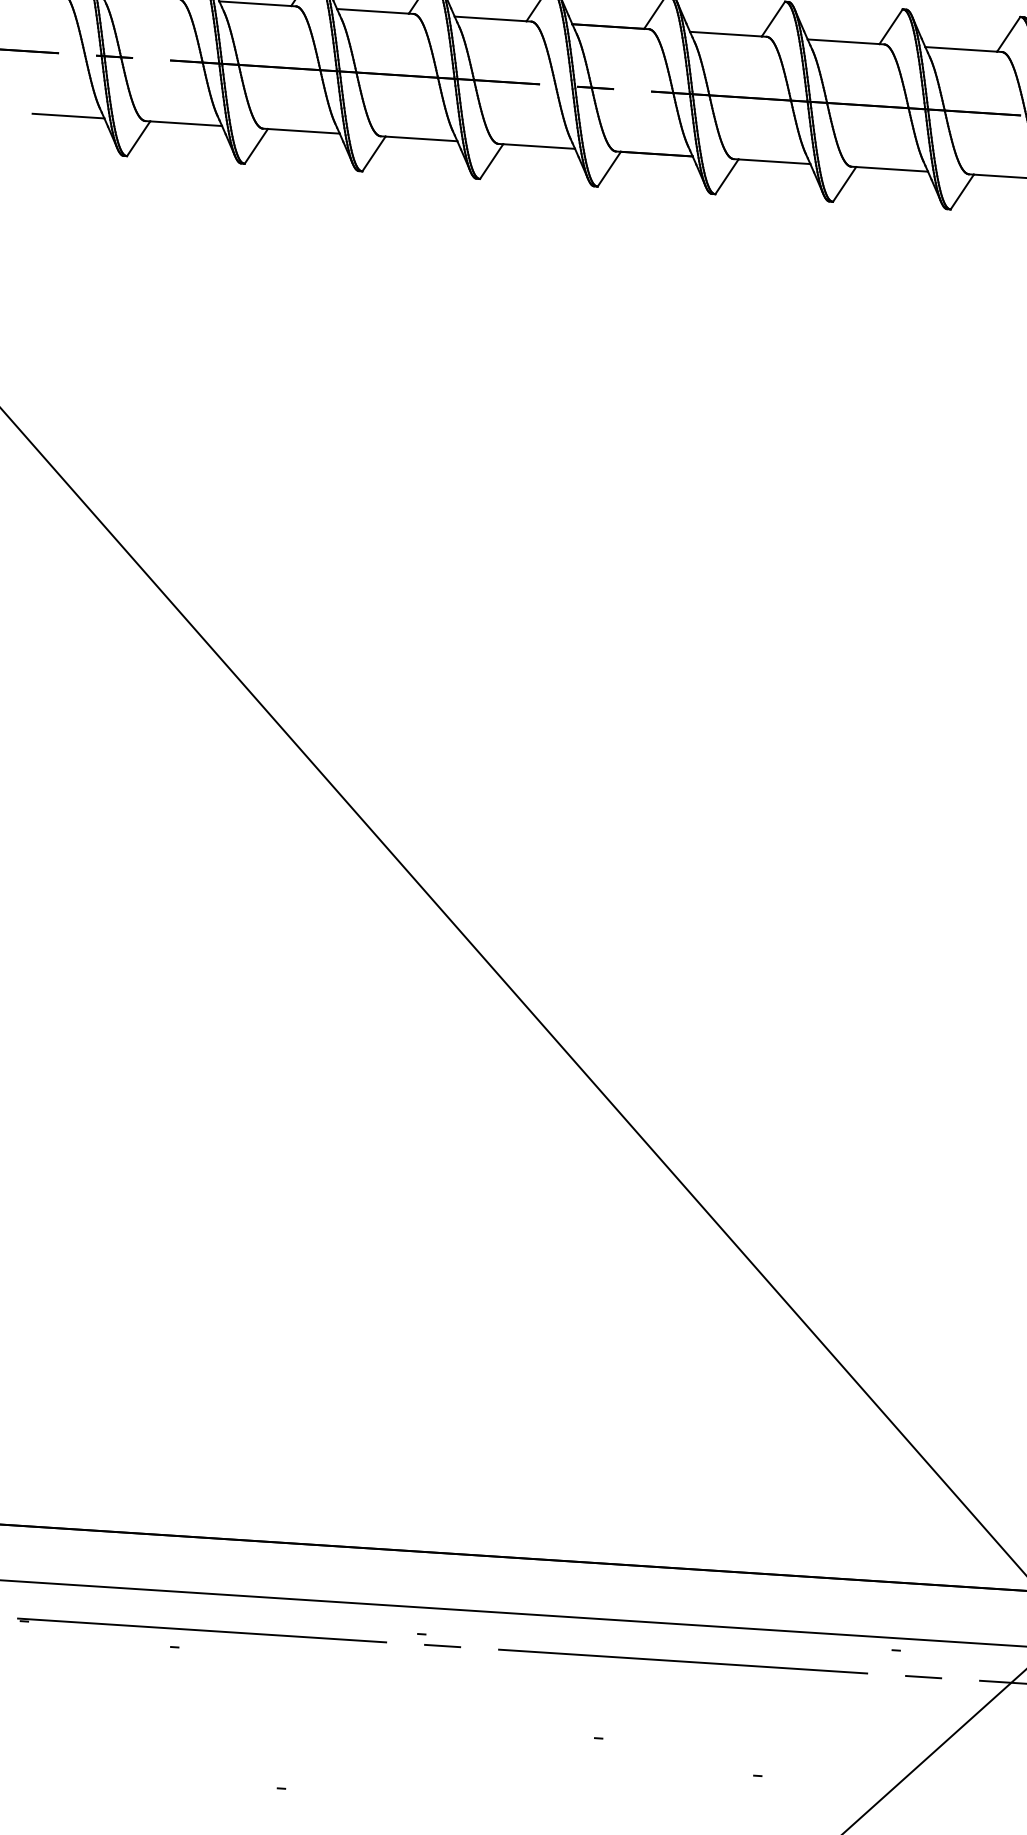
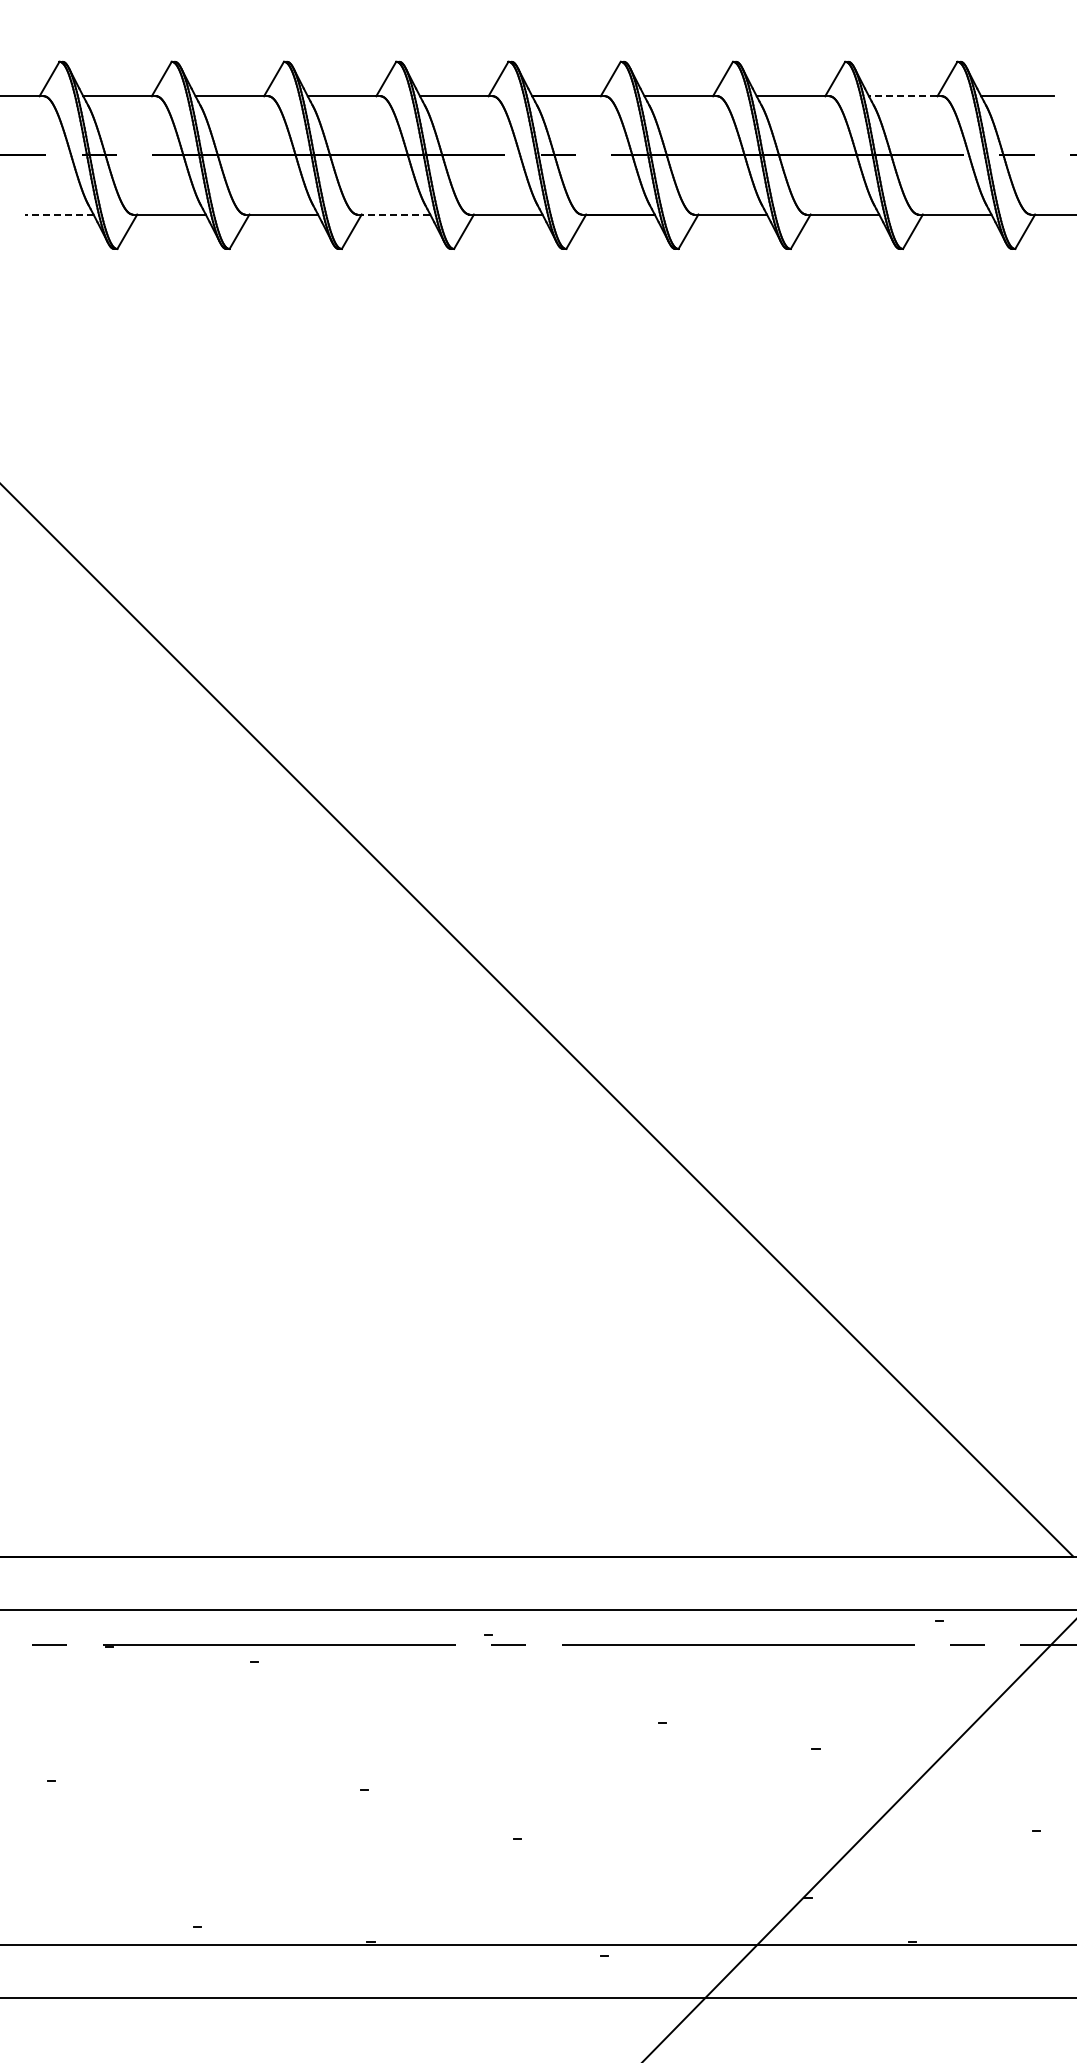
line: (960, 49) -> (902, 96), solid -> dashed
line: (67, 116) -> (58, 214), solid -> dashed
line: (420, 138) -> (395, 214), solid -> dashed

